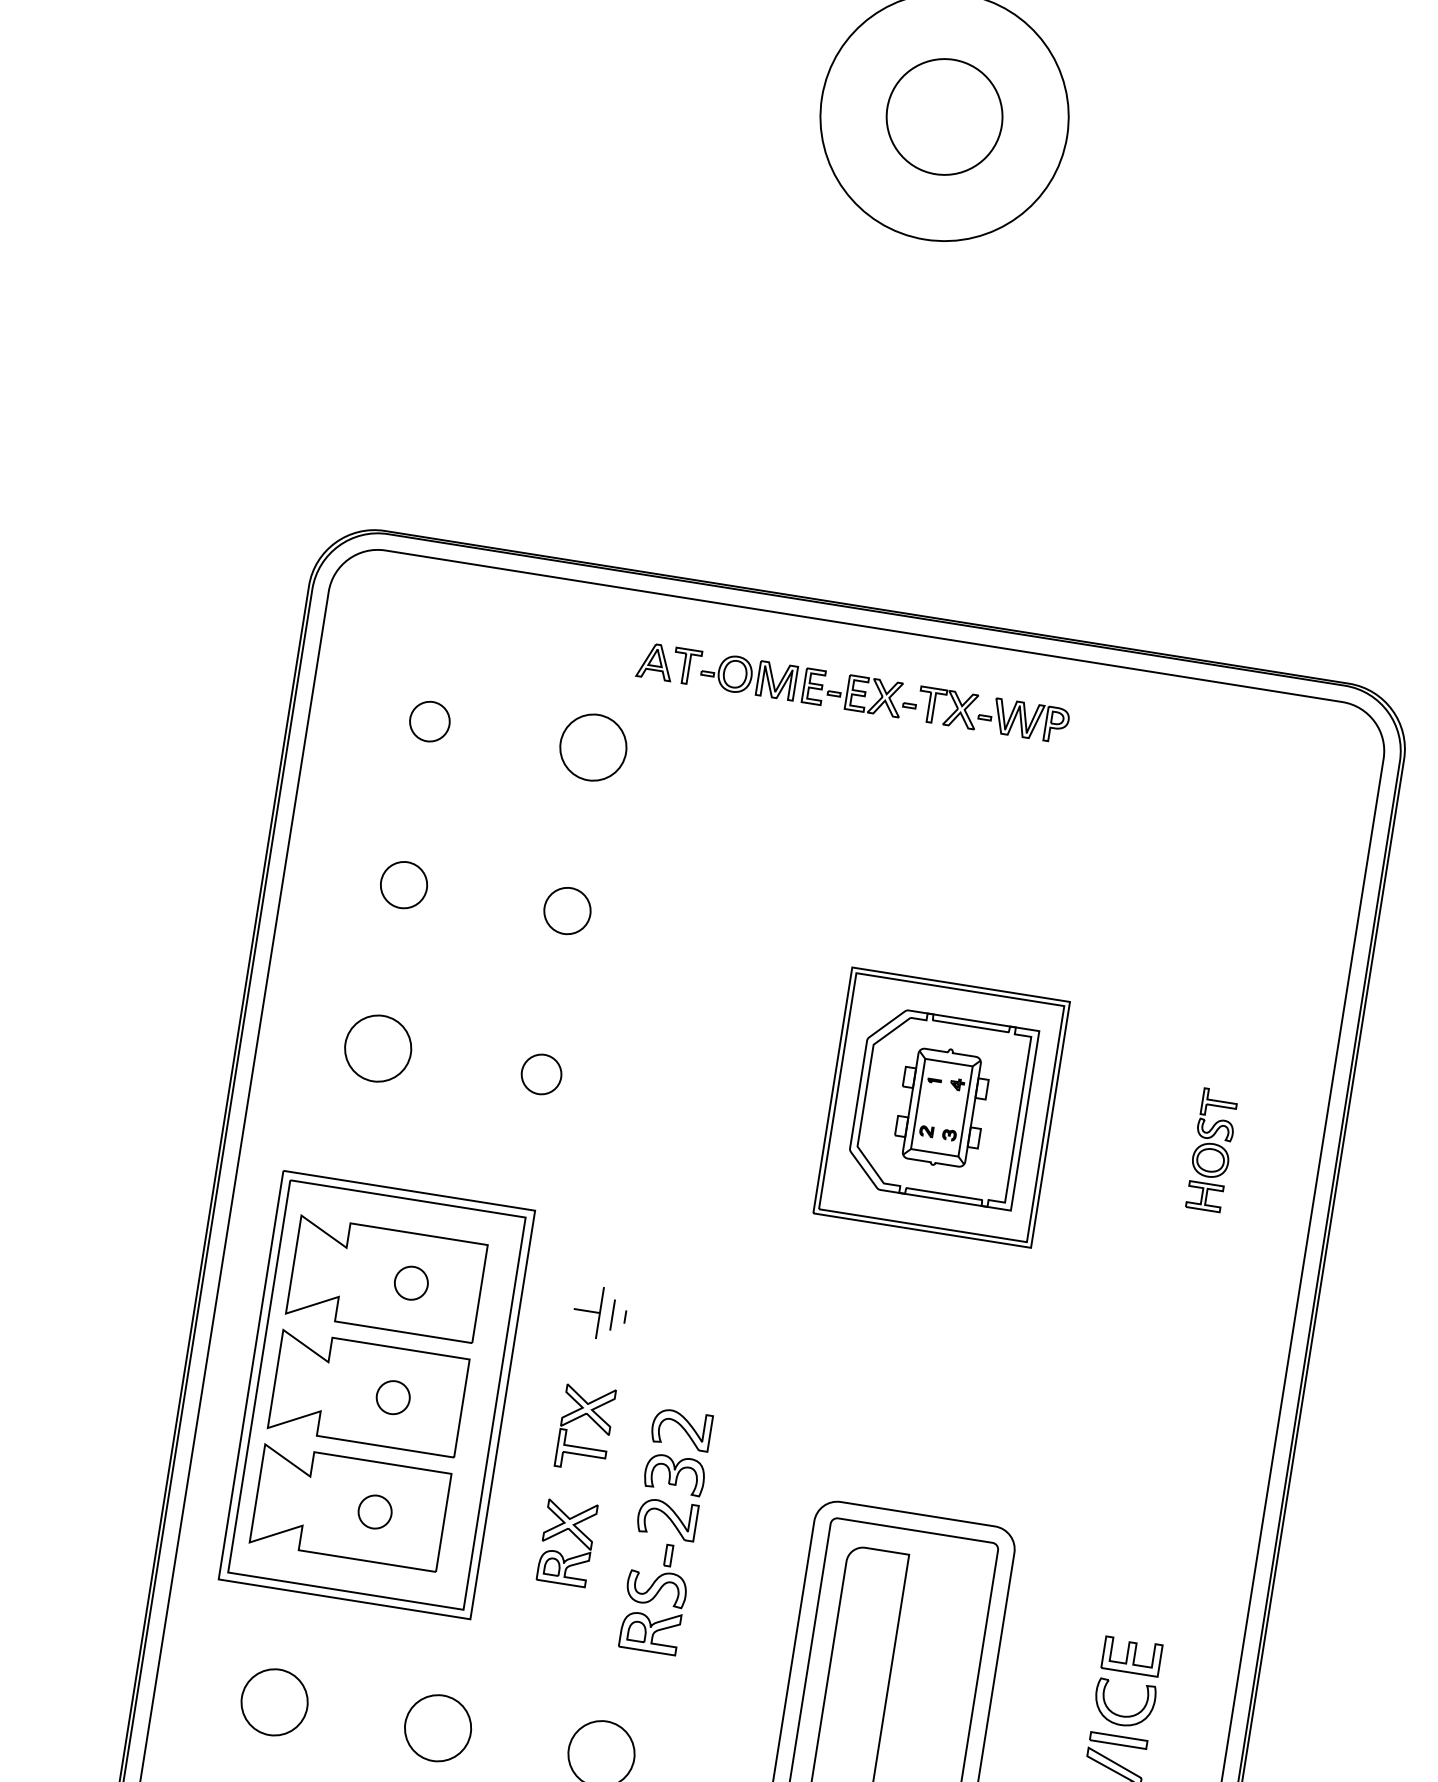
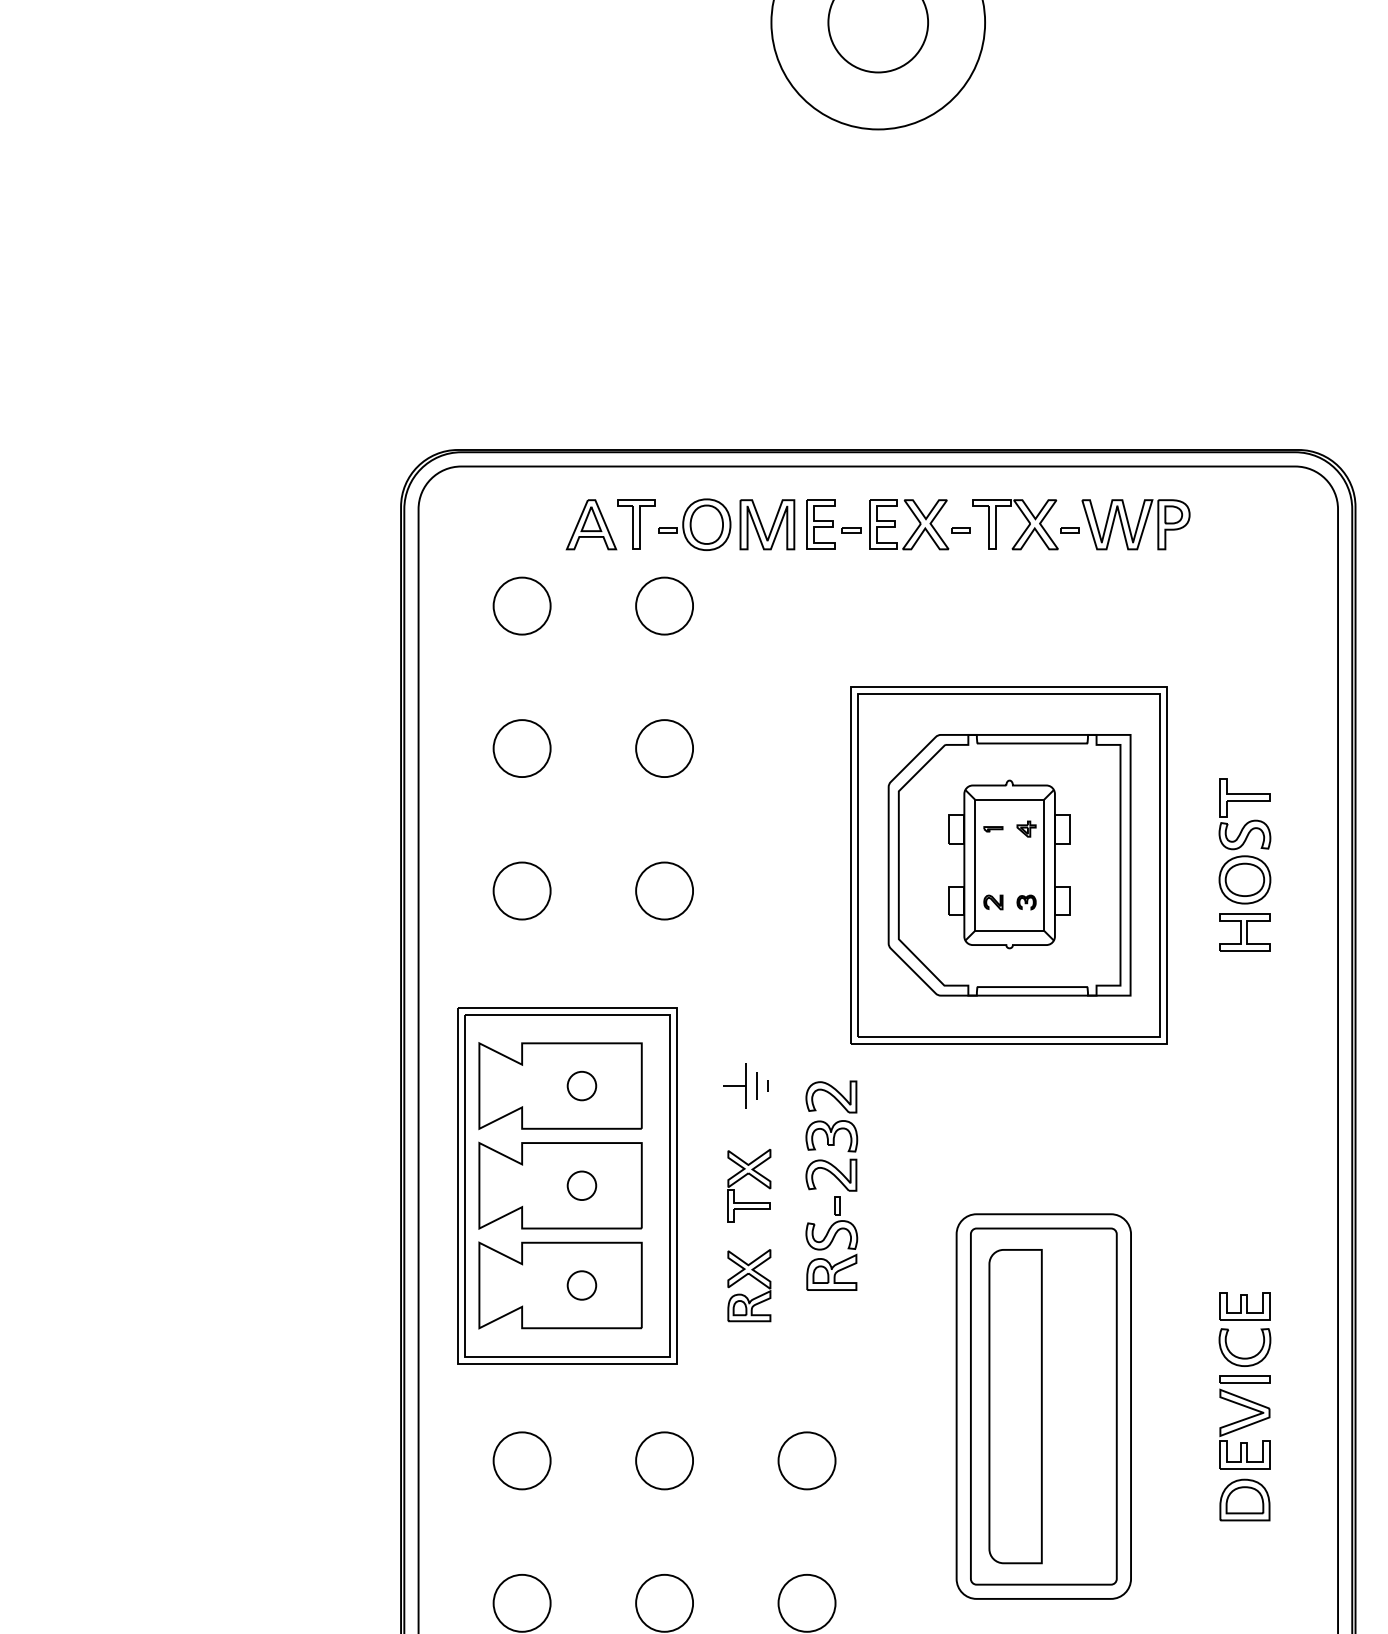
part: (852, 692) -> (877, 524), size x1.67
part: (429, 720) -> (521, 605), size x1.67
part: (403, 884) -> (521, 748), size x1.43
part: (567, 910) -> (664, 748), size x1.43
part: (541, 1073) -> (664, 890), size x1.67
part: (940, 1107) -> (1008, 865), size x1.67
part: (1211, 1149) -> (1244, 864), size x1.67
part: (673, 1525) -> (837, 1179), moved

